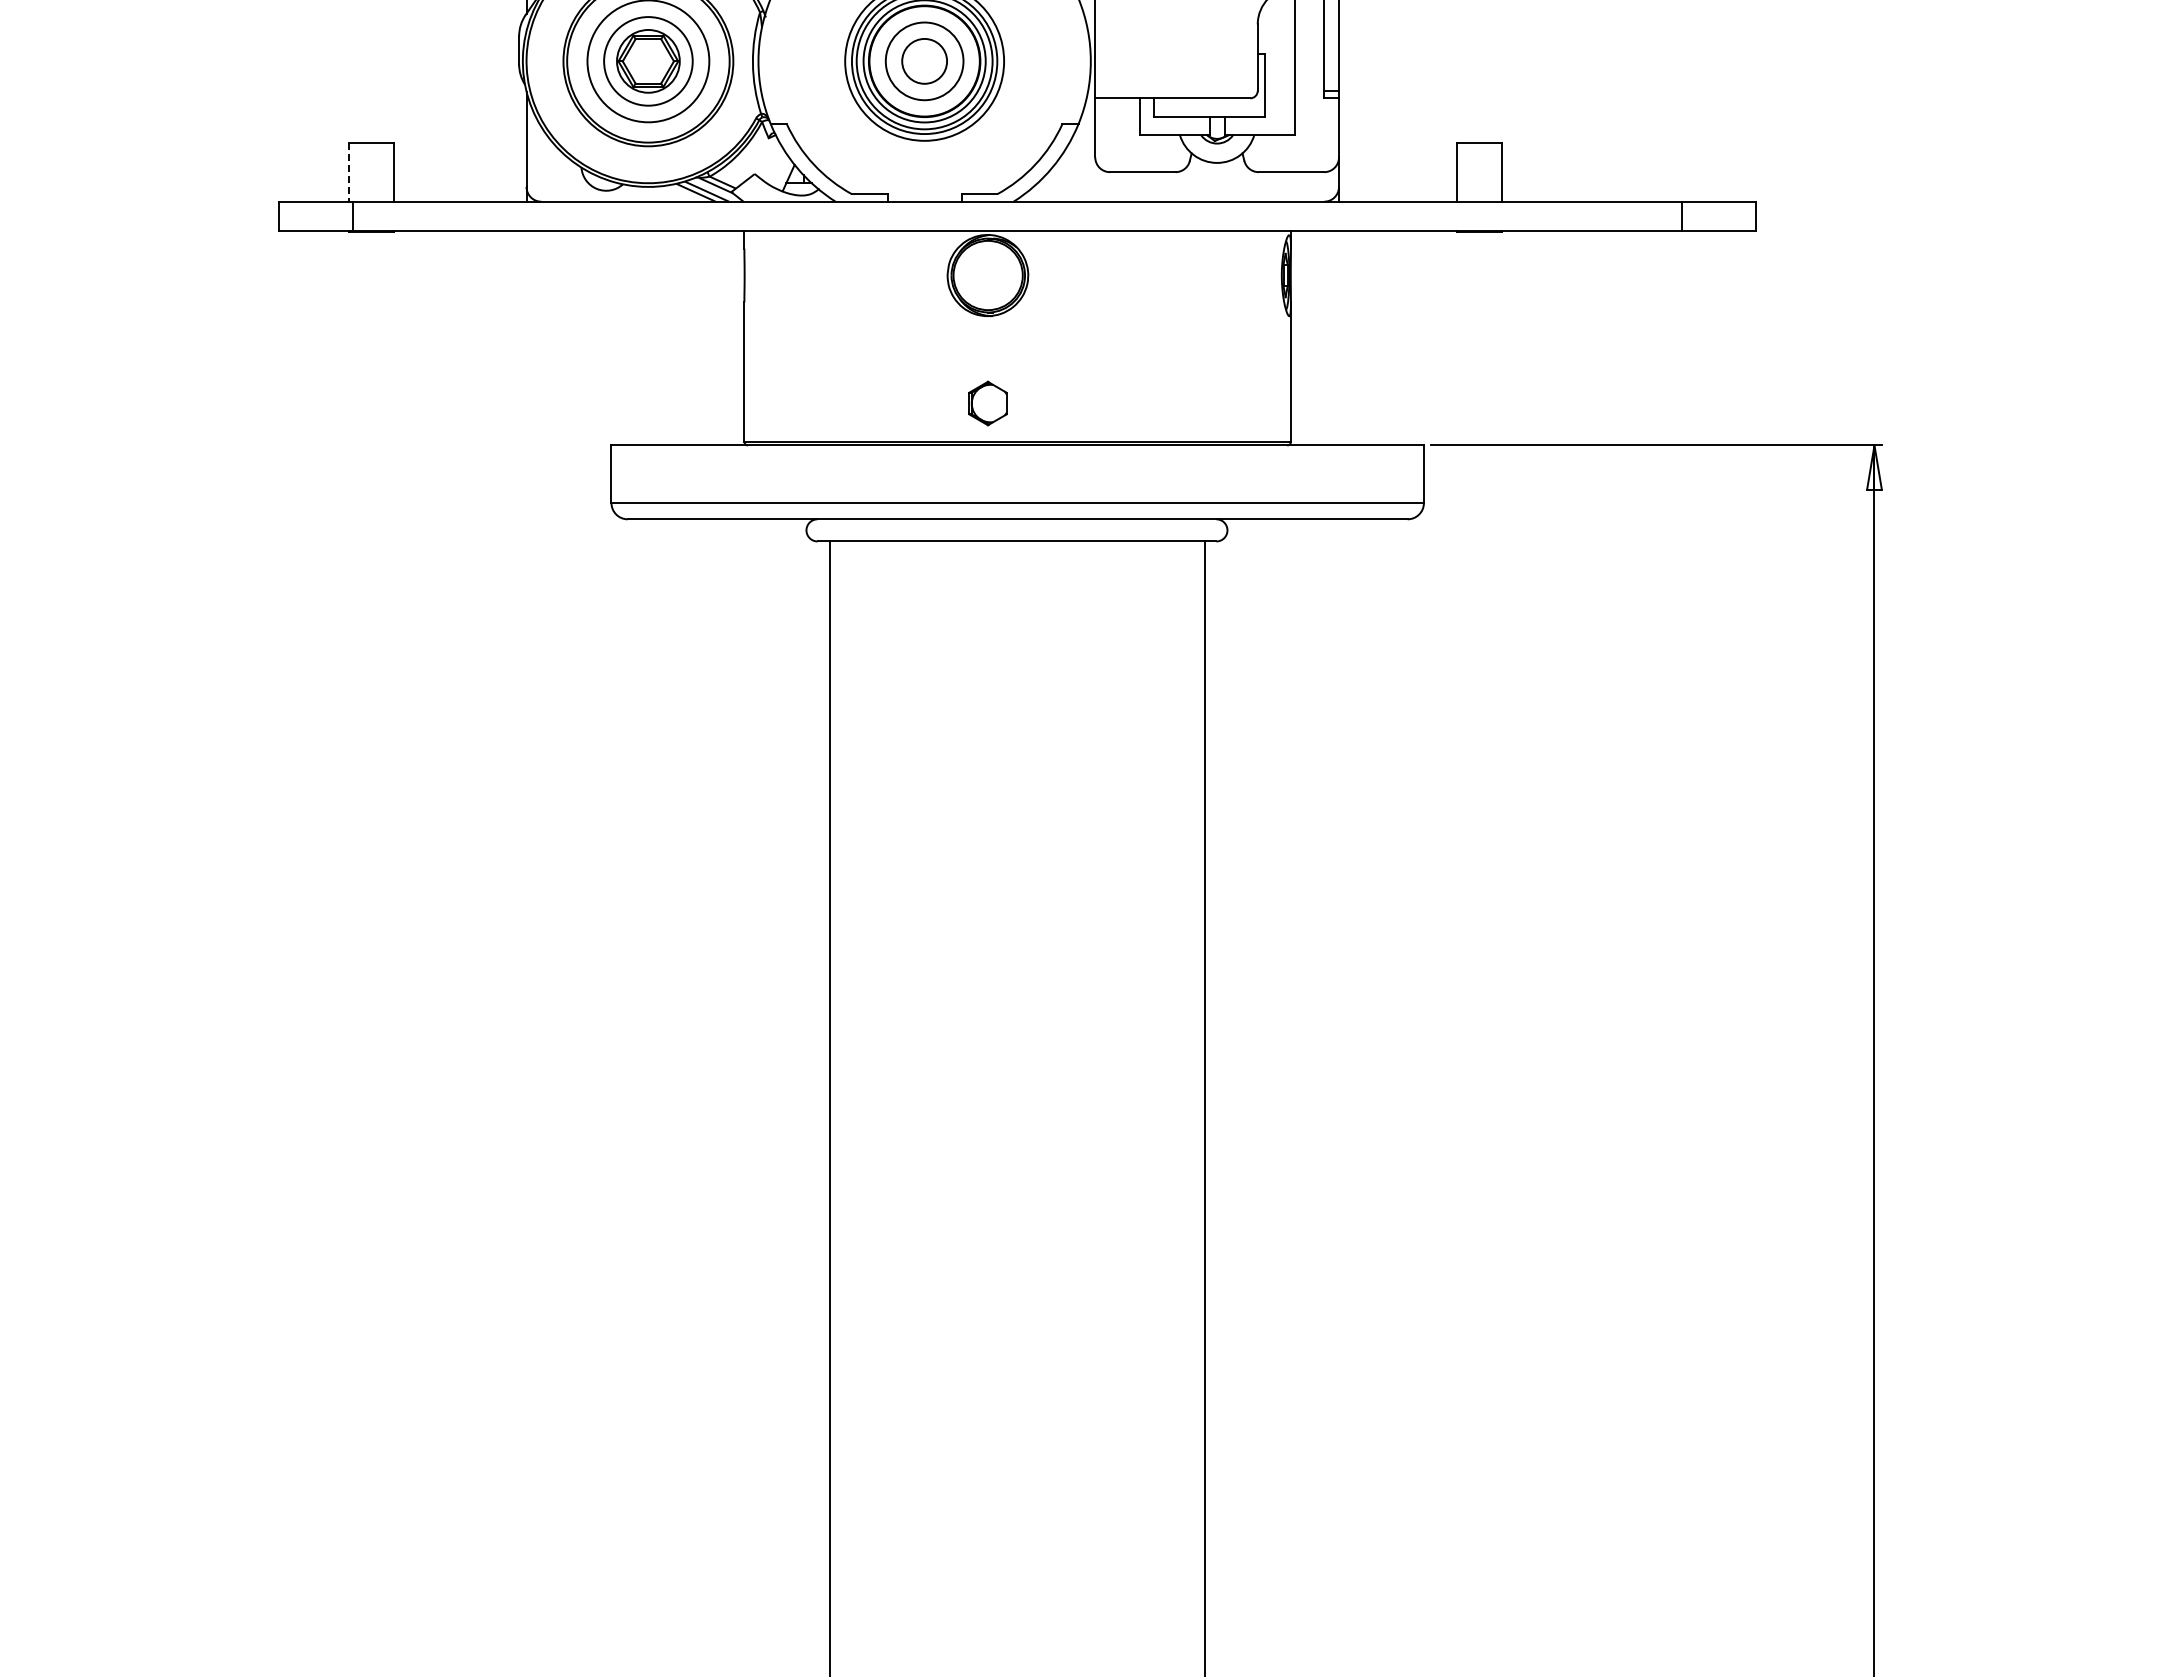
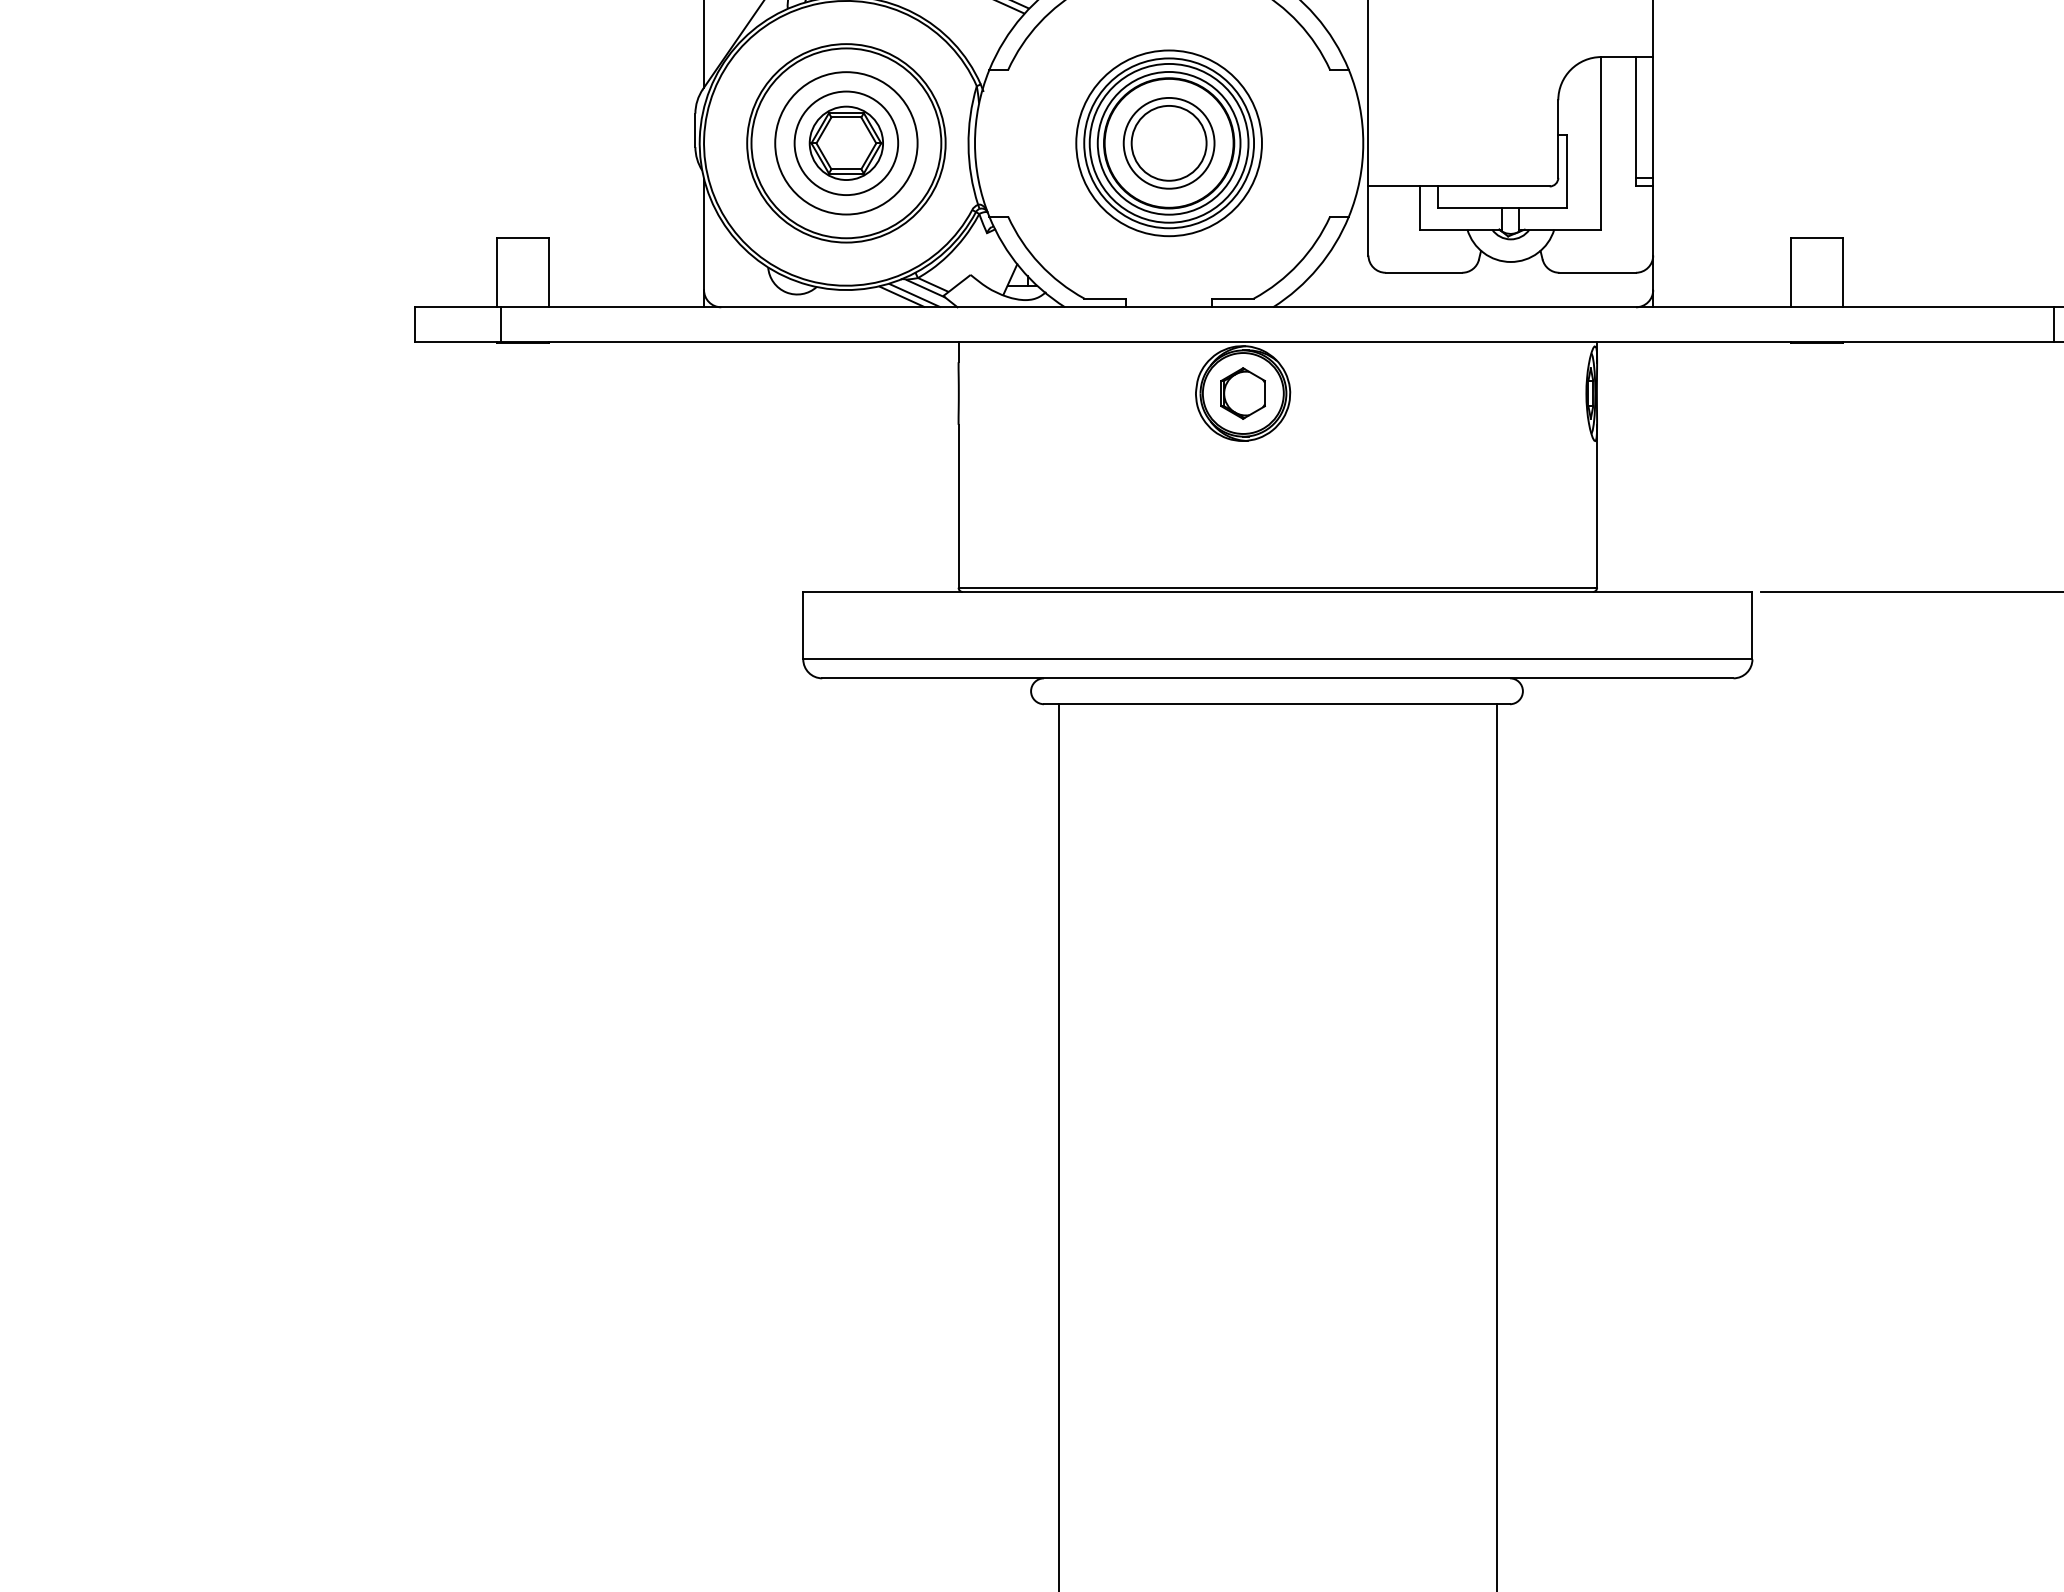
circle: (924, 61) -> (1168, 143), size x1.43
line: (349, 172) -> (497, 273), dashed -> solid
part: (987, 403) -> (1242, 393), moved

